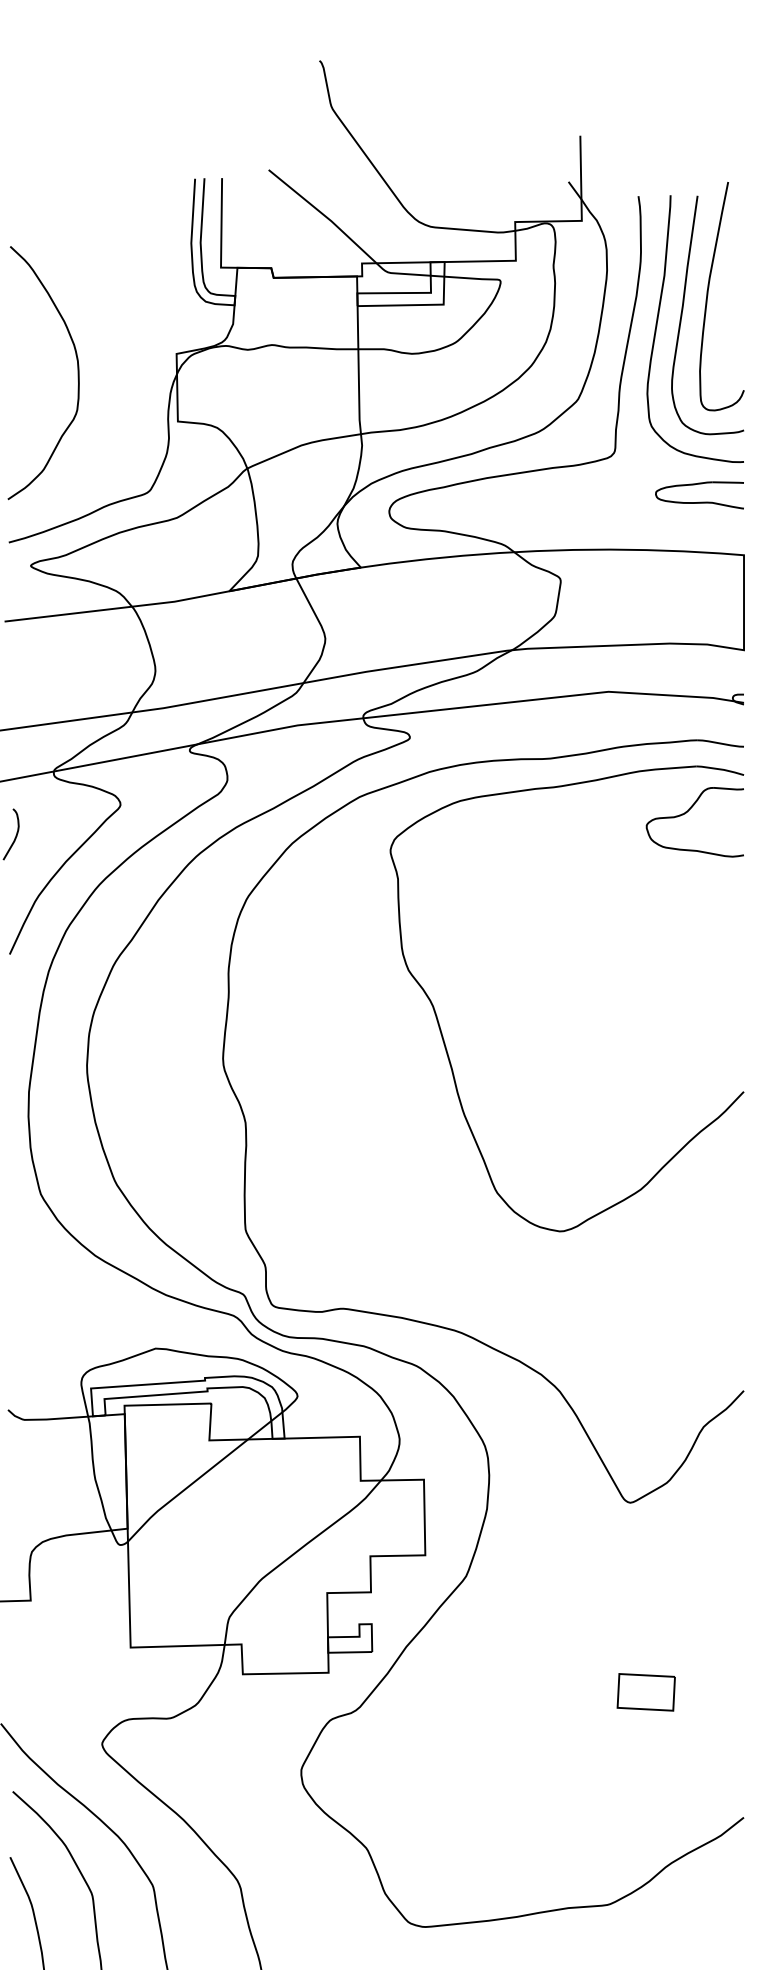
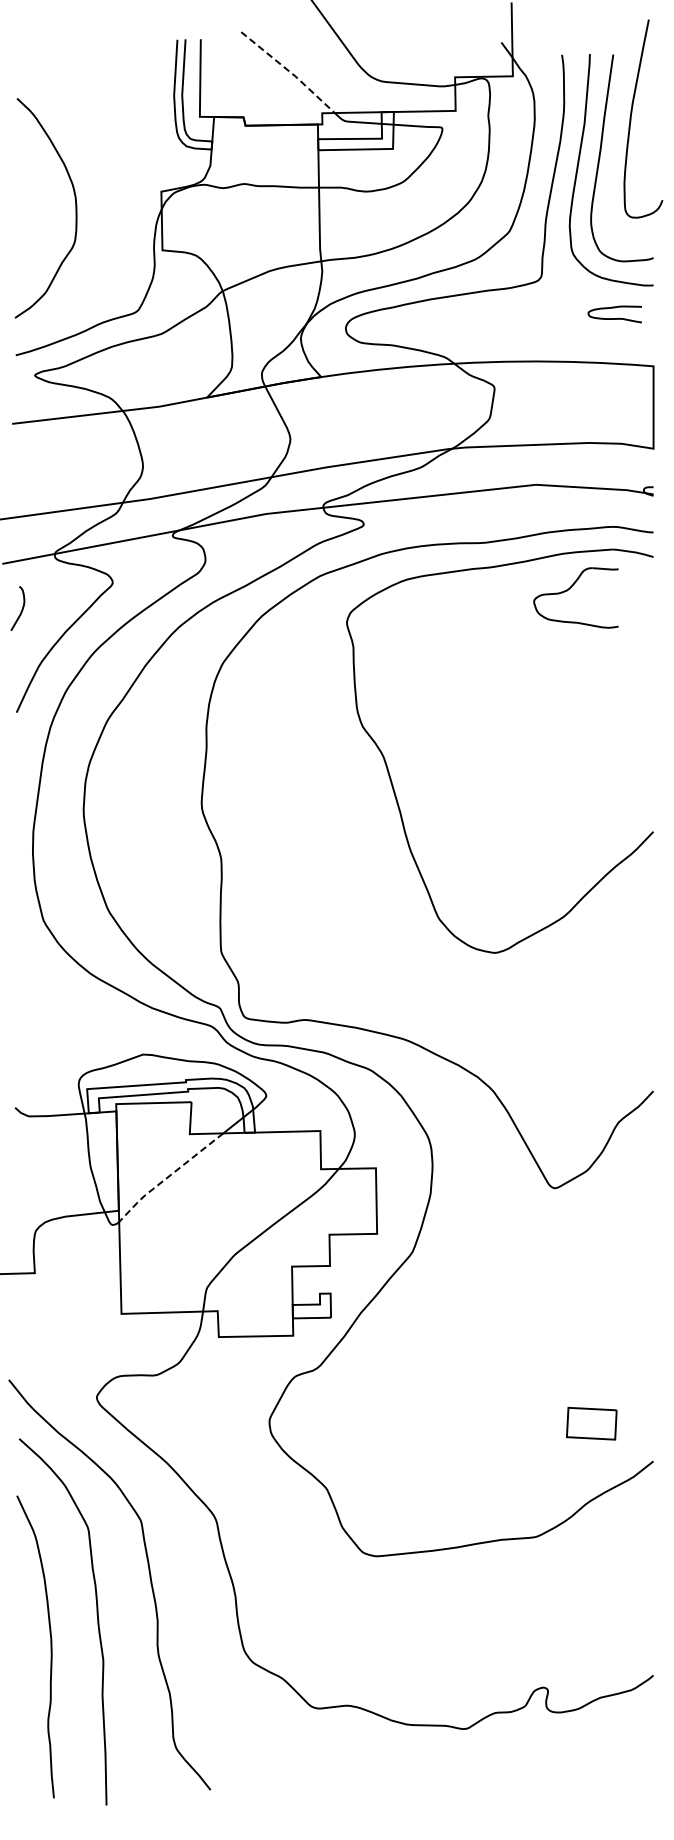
line: (324, 215) -> (289, 71), solid -> dashed
curve: (708, 296) -> (631, 118), moved
part: (698, 495) -> (614, 314), size x0.7
part: (688, 812) -> (570, 589), moved
line: (184, 1489) -> (168, 1176), solid -> dashed
part: (645, 1692) -> (591, 1423), moved

